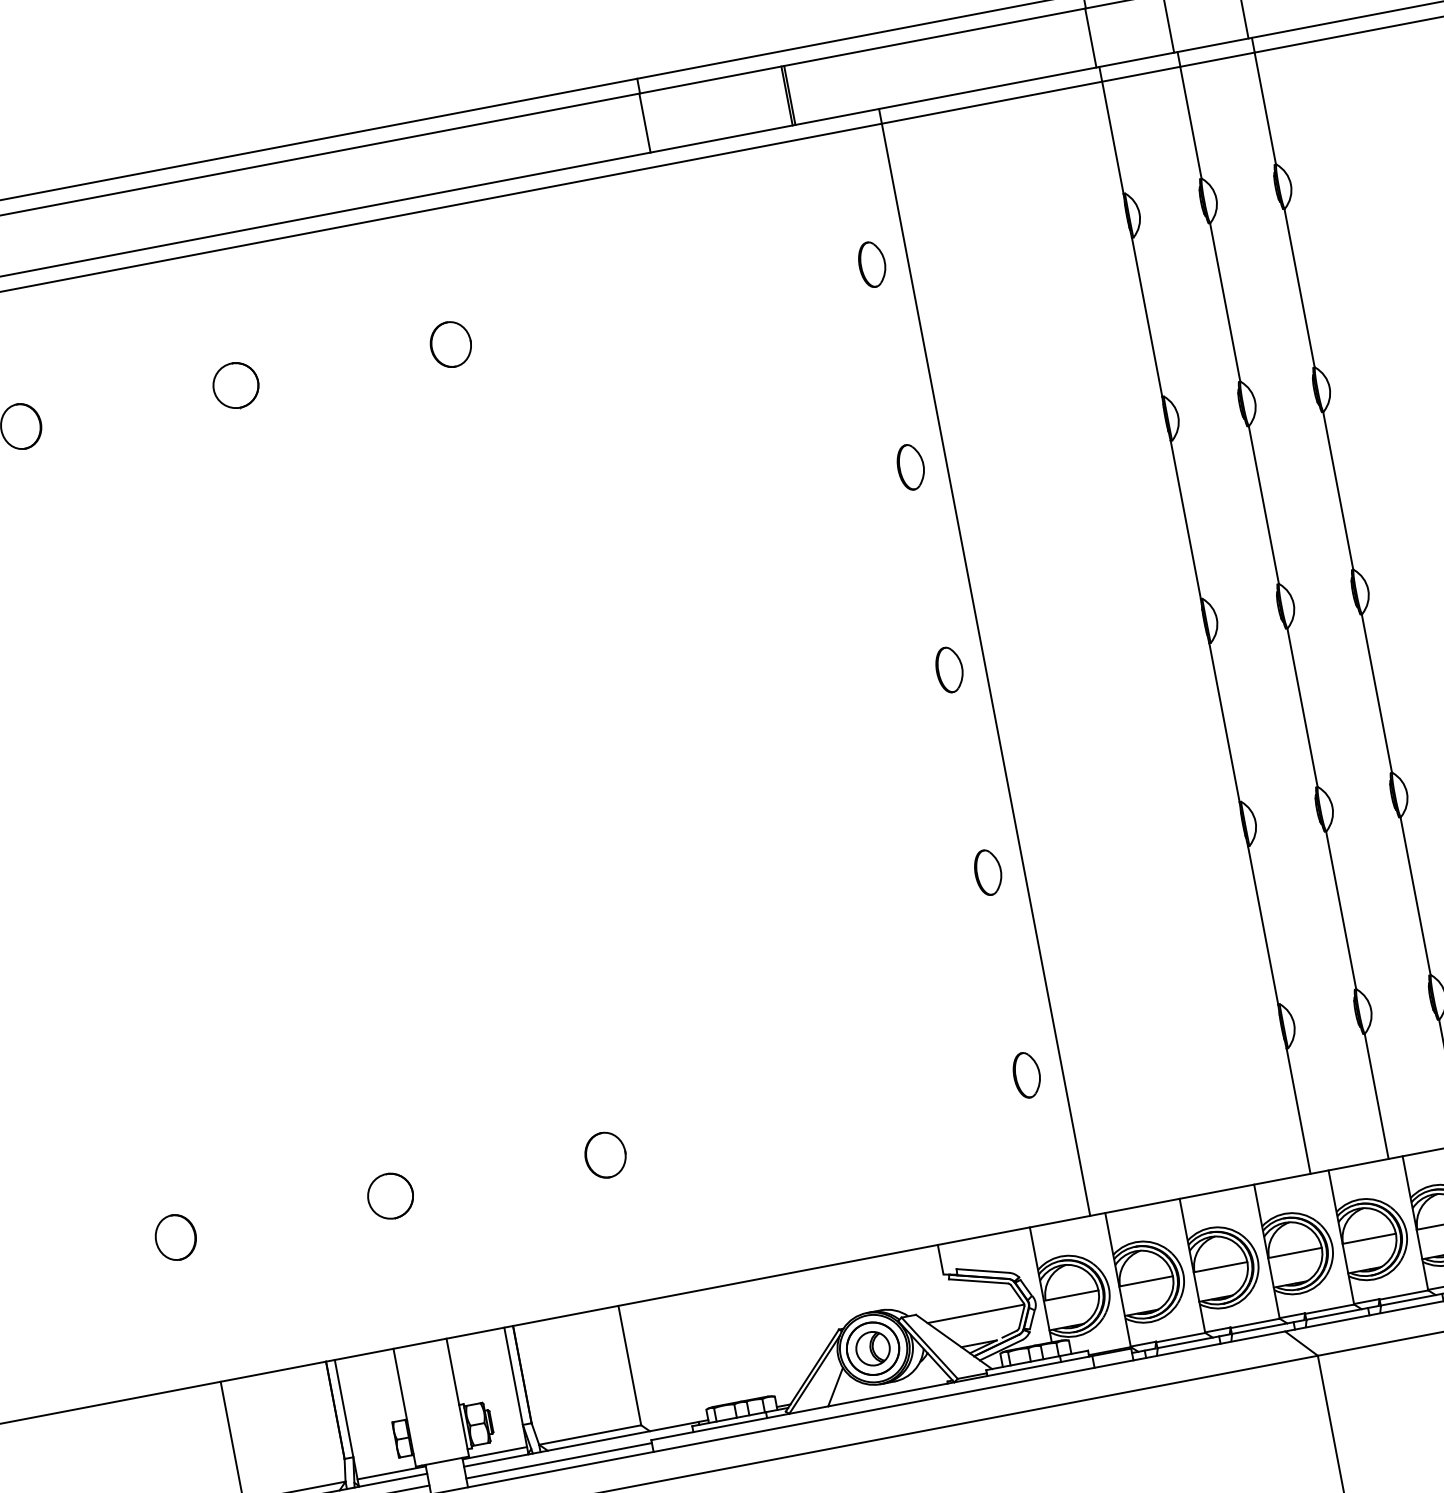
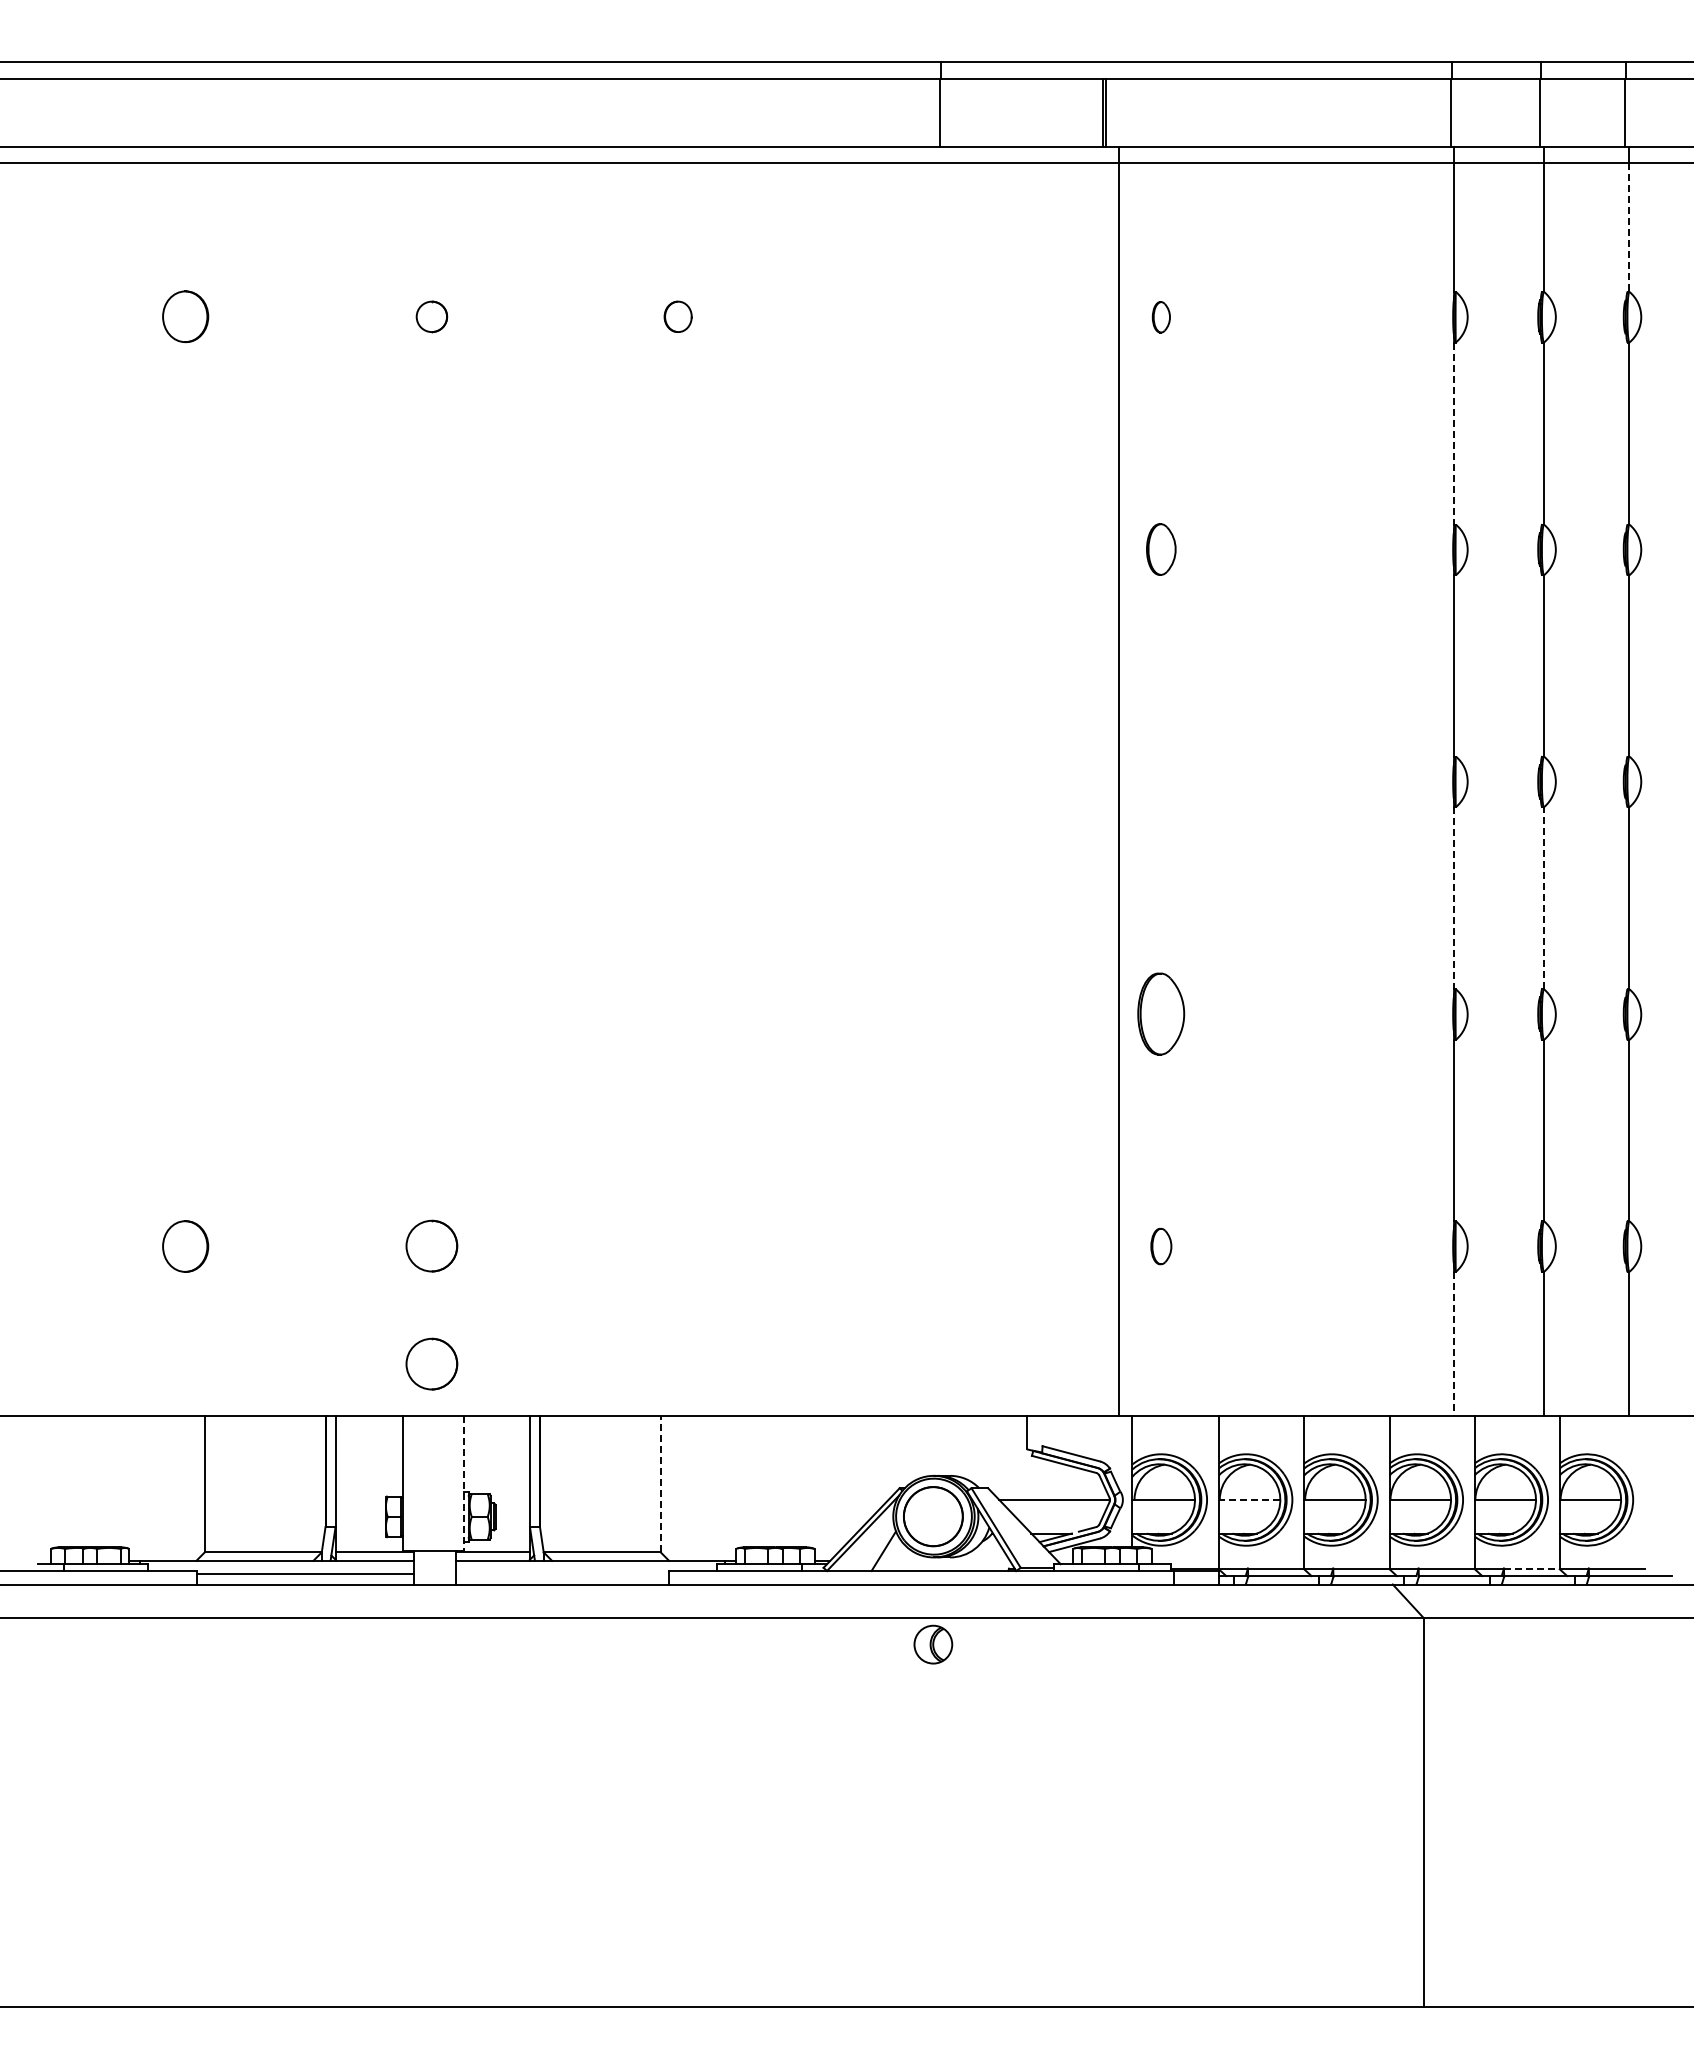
line: (1265, 109) -> (1628, 228), solid -> dashed
part: (872, 264) -> (1161, 317), size x0.6
line: (1147, 318) -> (1454, 434), solid -> dashed
part: (450, 344) -> (677, 316), size x0.6
part: (235, 385) -> (431, 316), size x0.6
line: (984, 662) -> (1118, 780), moved
part: (949, 669) -> (1161, 781), removed
line: (1302, 707) -> (1543, 897), solid -> dashed
line: (1224, 722) -> (1454, 898), solid -> dashed
part: (988, 872) -> (1161, 1014), size x1.6
part: (1027, 1075) -> (1161, 1246), size x0.7
line: (1298, 1110) -> (1454, 1343), solid -> dashed
part: (604, 1154) -> (677, 1245), removed
line: (1145, 1281) -> (1249, 1499), solid -> dashed
line: (1403, 1295) -> (1531, 1569), solid -> dashed
part: (409, 1298) -> (431, 1363), added
part: (873, 1348) -> (933, 1644), moved
line: (629, 1365) -> (660, 1483), solid -> dashed
line: (457, 1398) -> (463, 1483), solid -> dashed
line: (559, 1460) -> (562, 1574), removed

